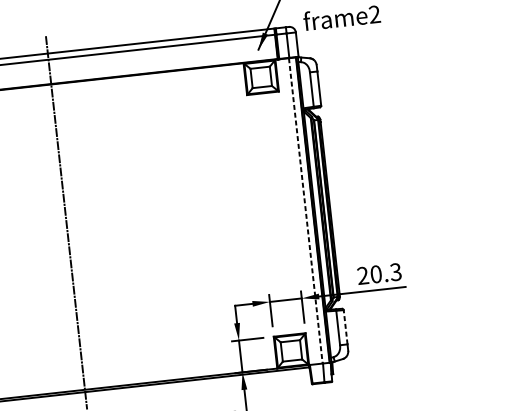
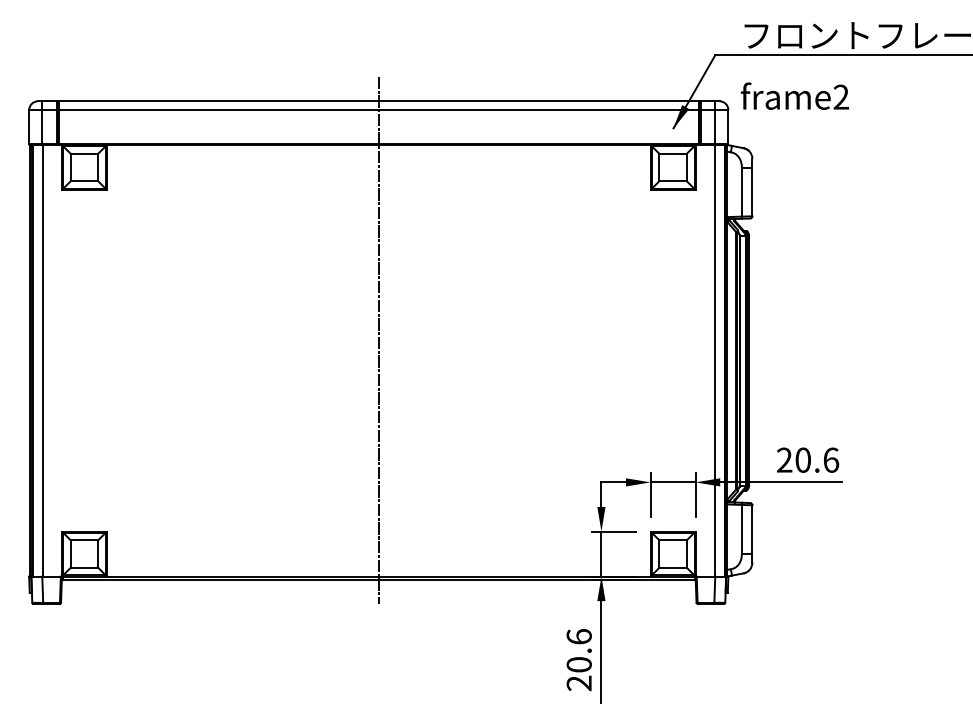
line: (305, 210) -> (714, 360), dashed -> solid
text: (396, 271) -> (831, 459), 20.3 -> 20.6
line: (345, 326) -> (752, 528), dashed -> solid

